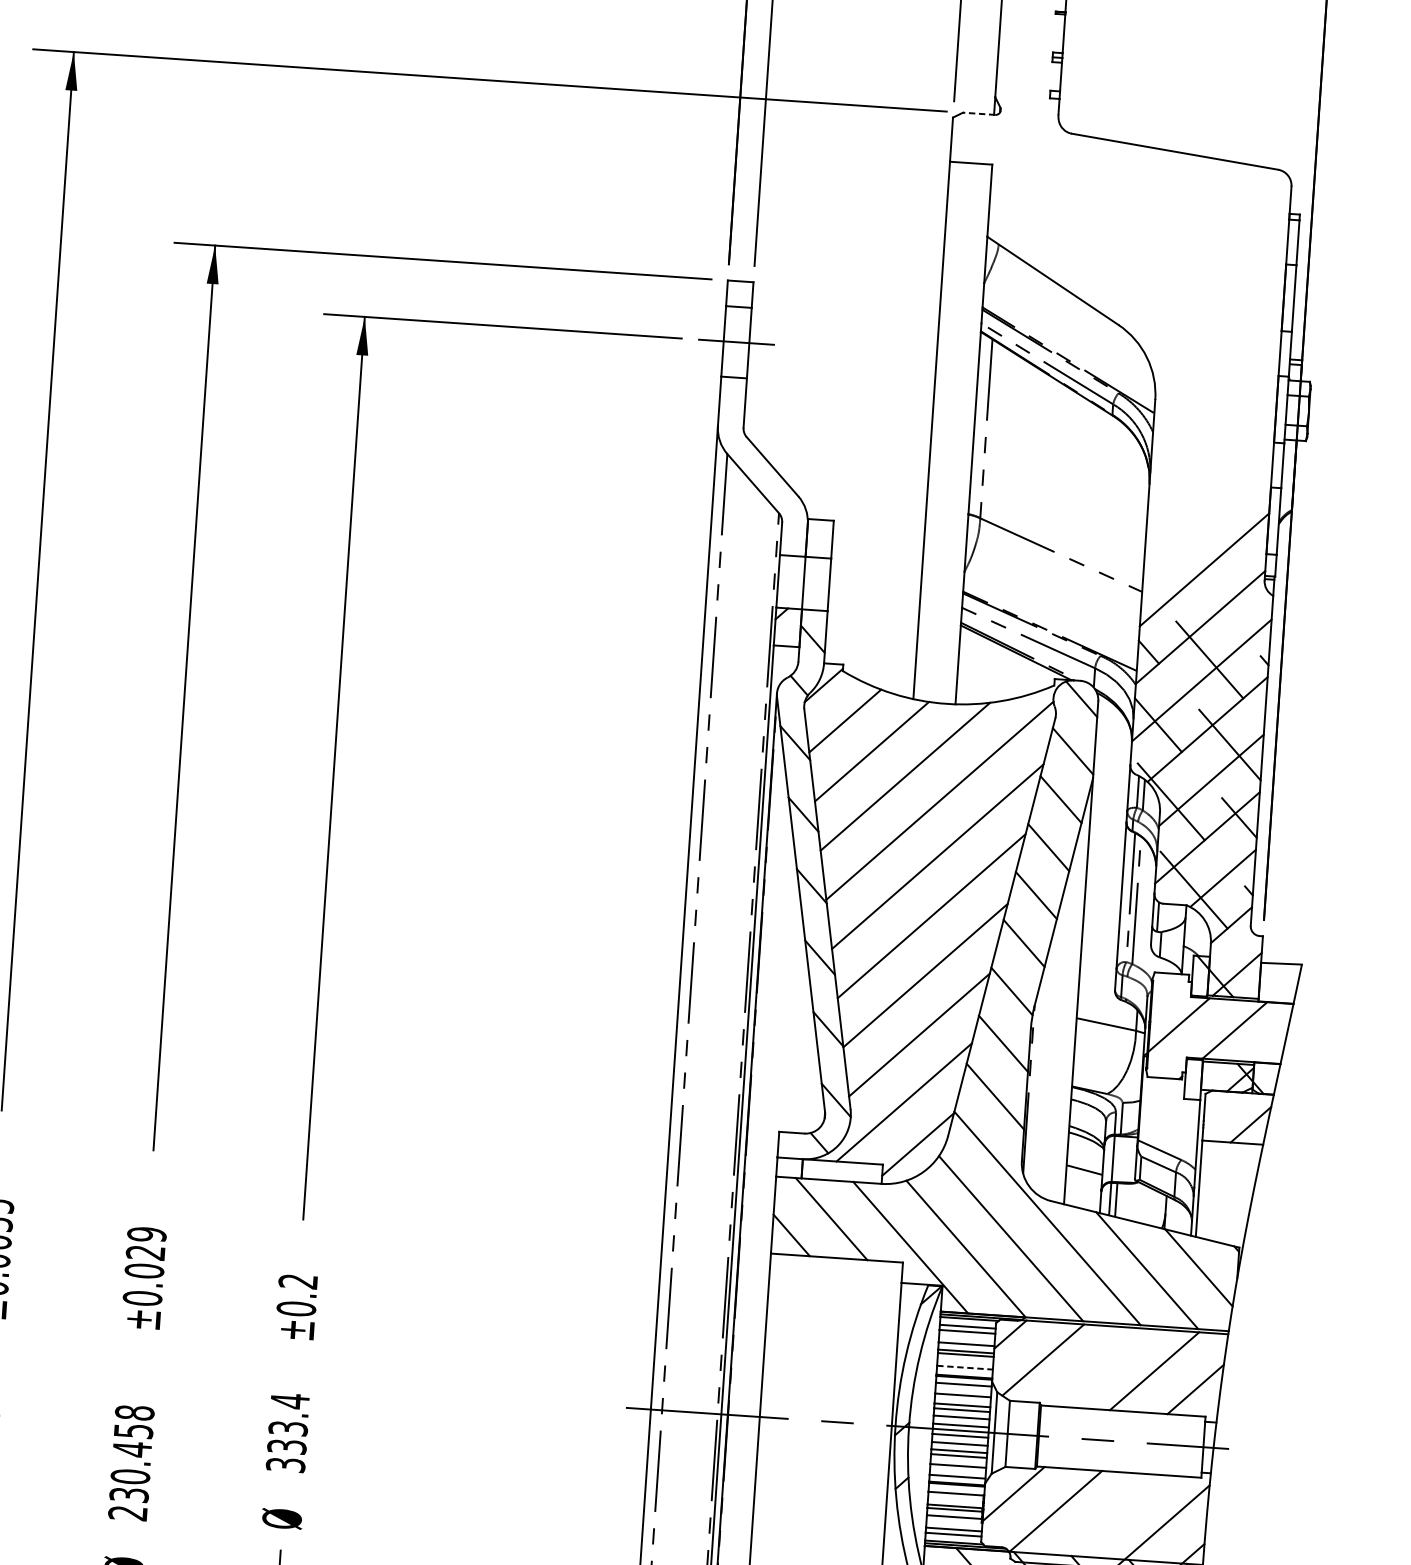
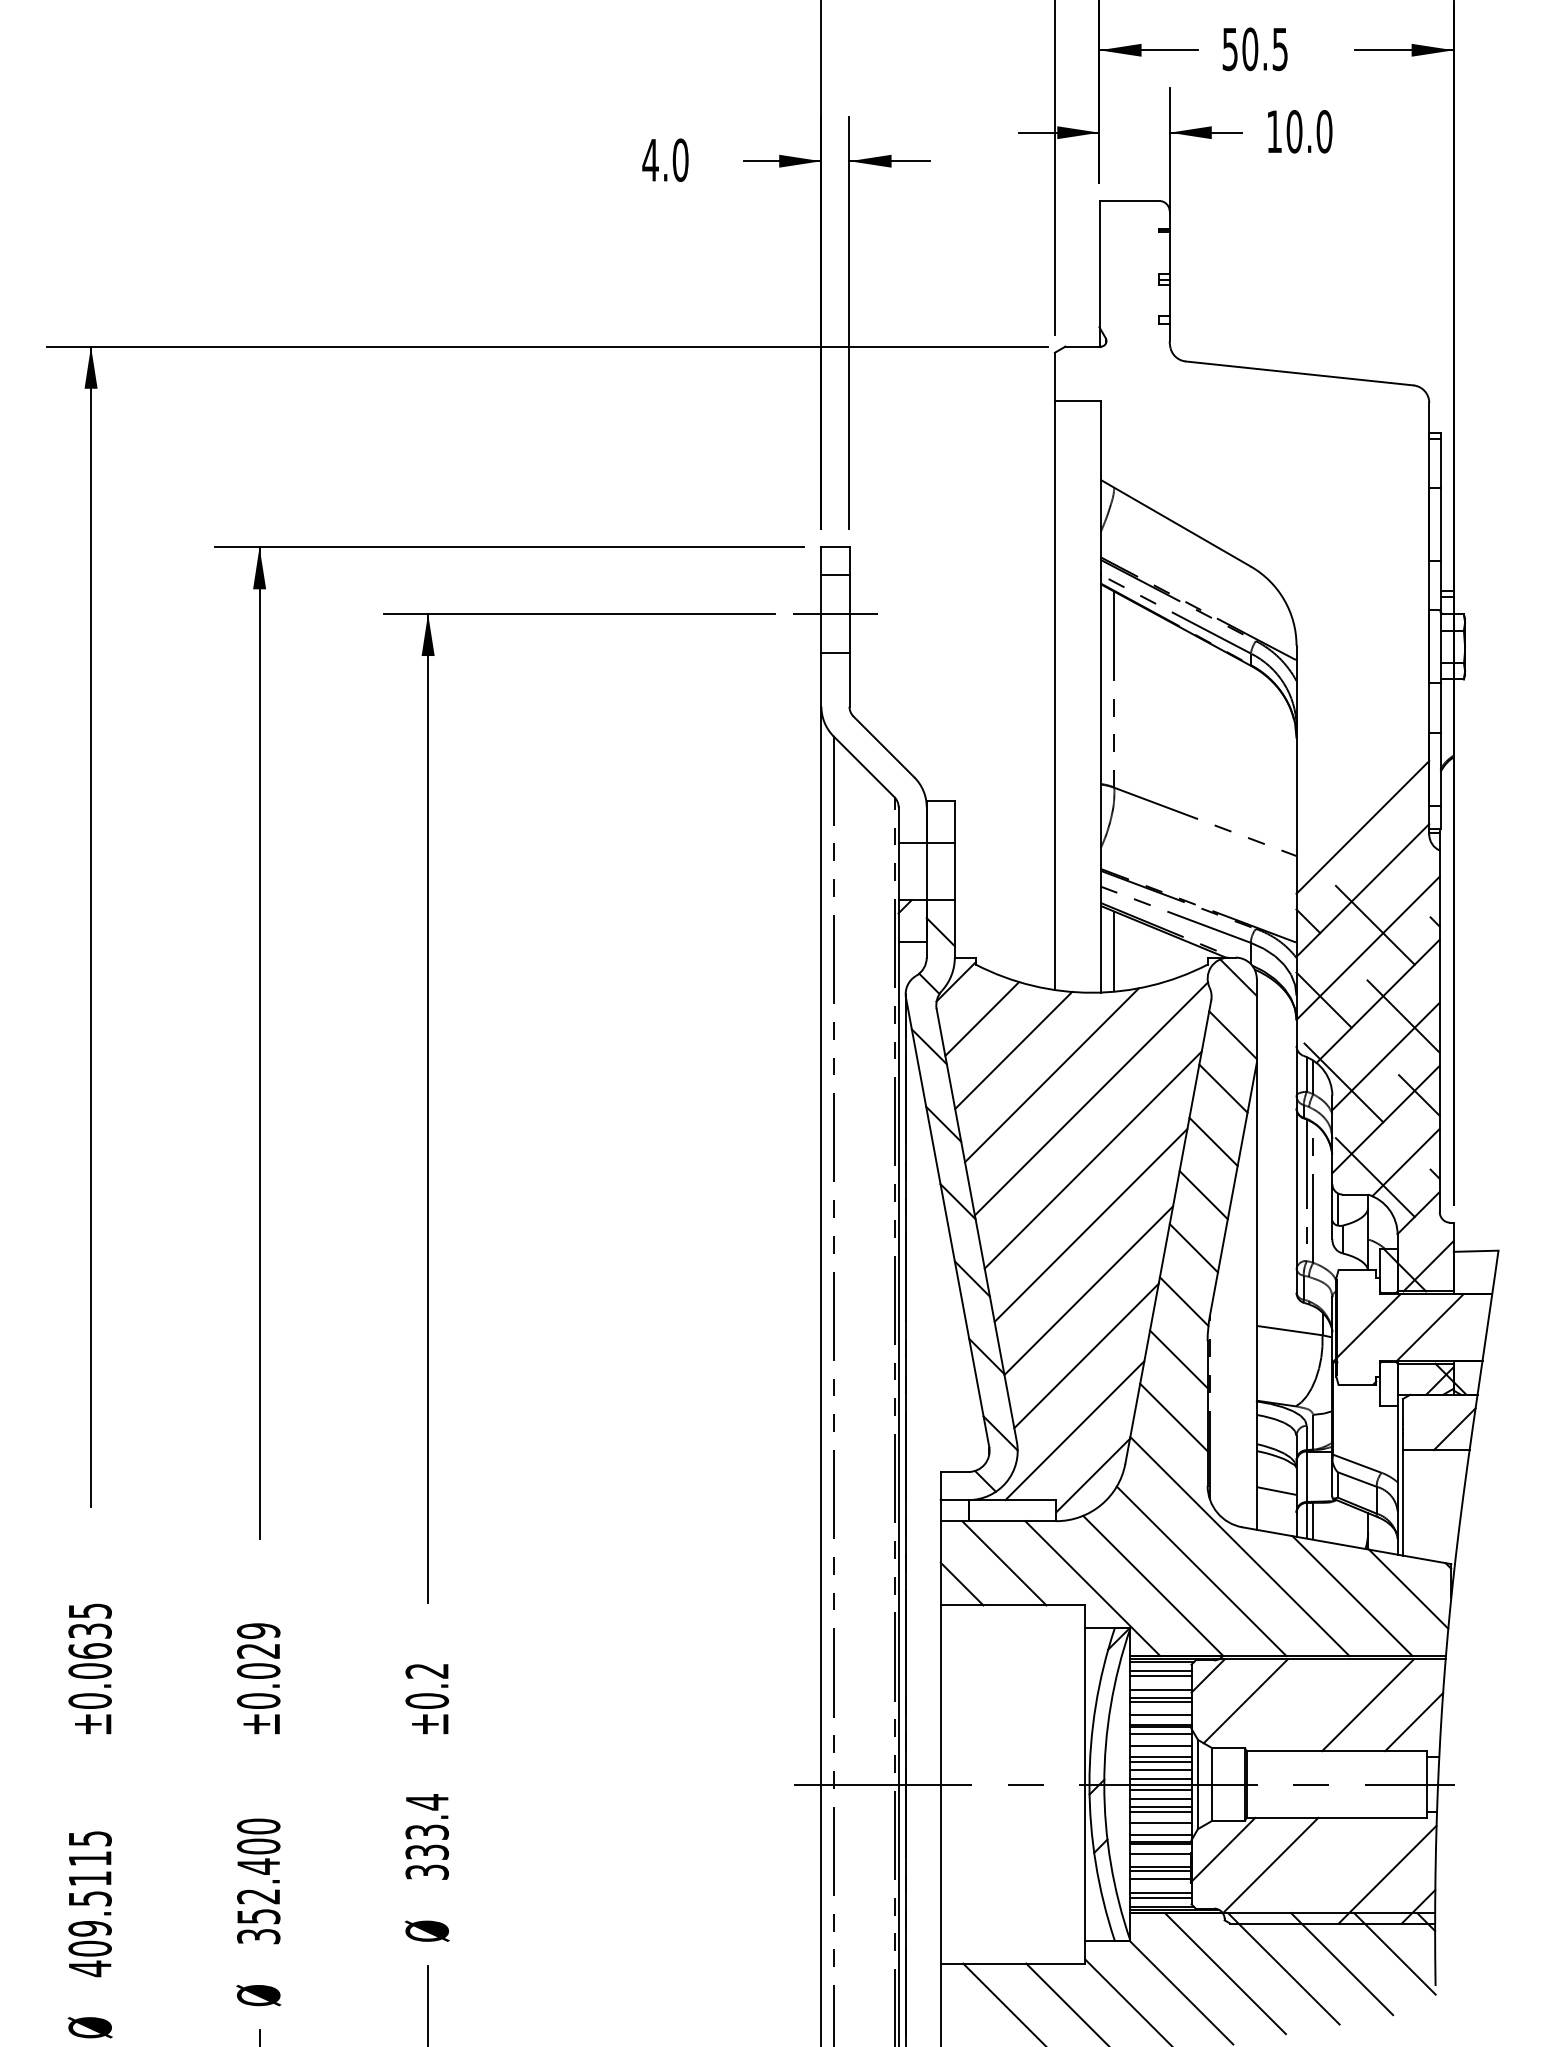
line: (979, 113) -> (1083, 346), dashed -> solid
line: (970, 667) -> (1114, 951), added
line: (964, 1367) -> (1160, 1715), dashed -> solid
text: (131, 1463) -> (258, 1881), 230.458 -> 352.400

